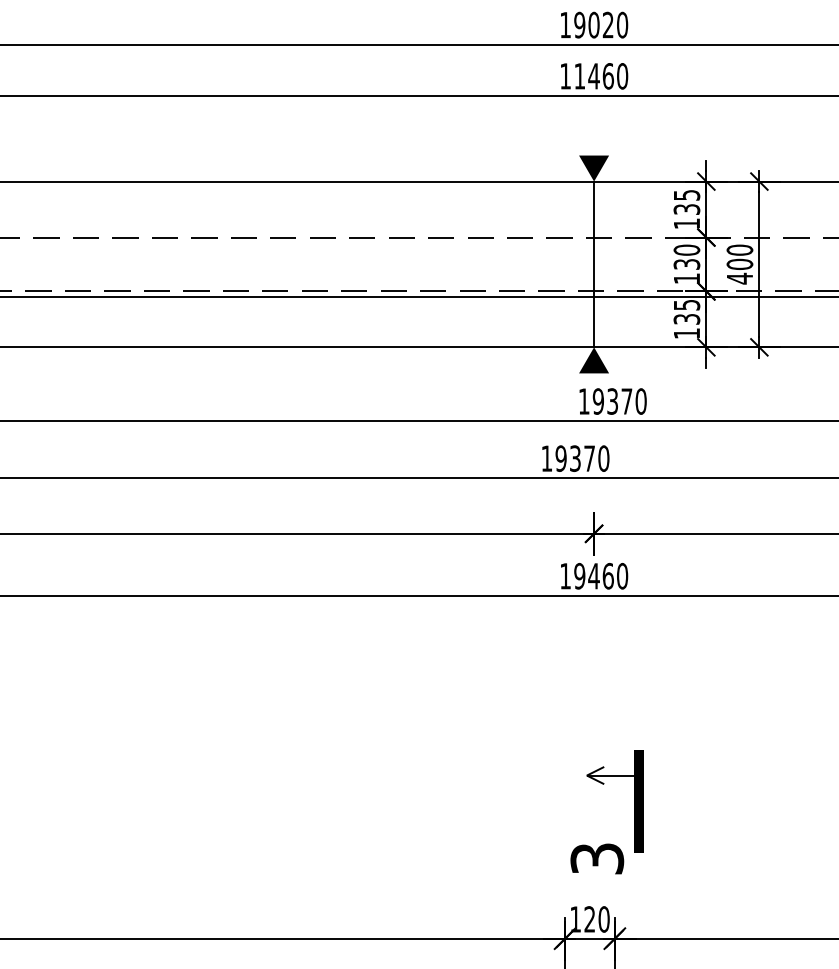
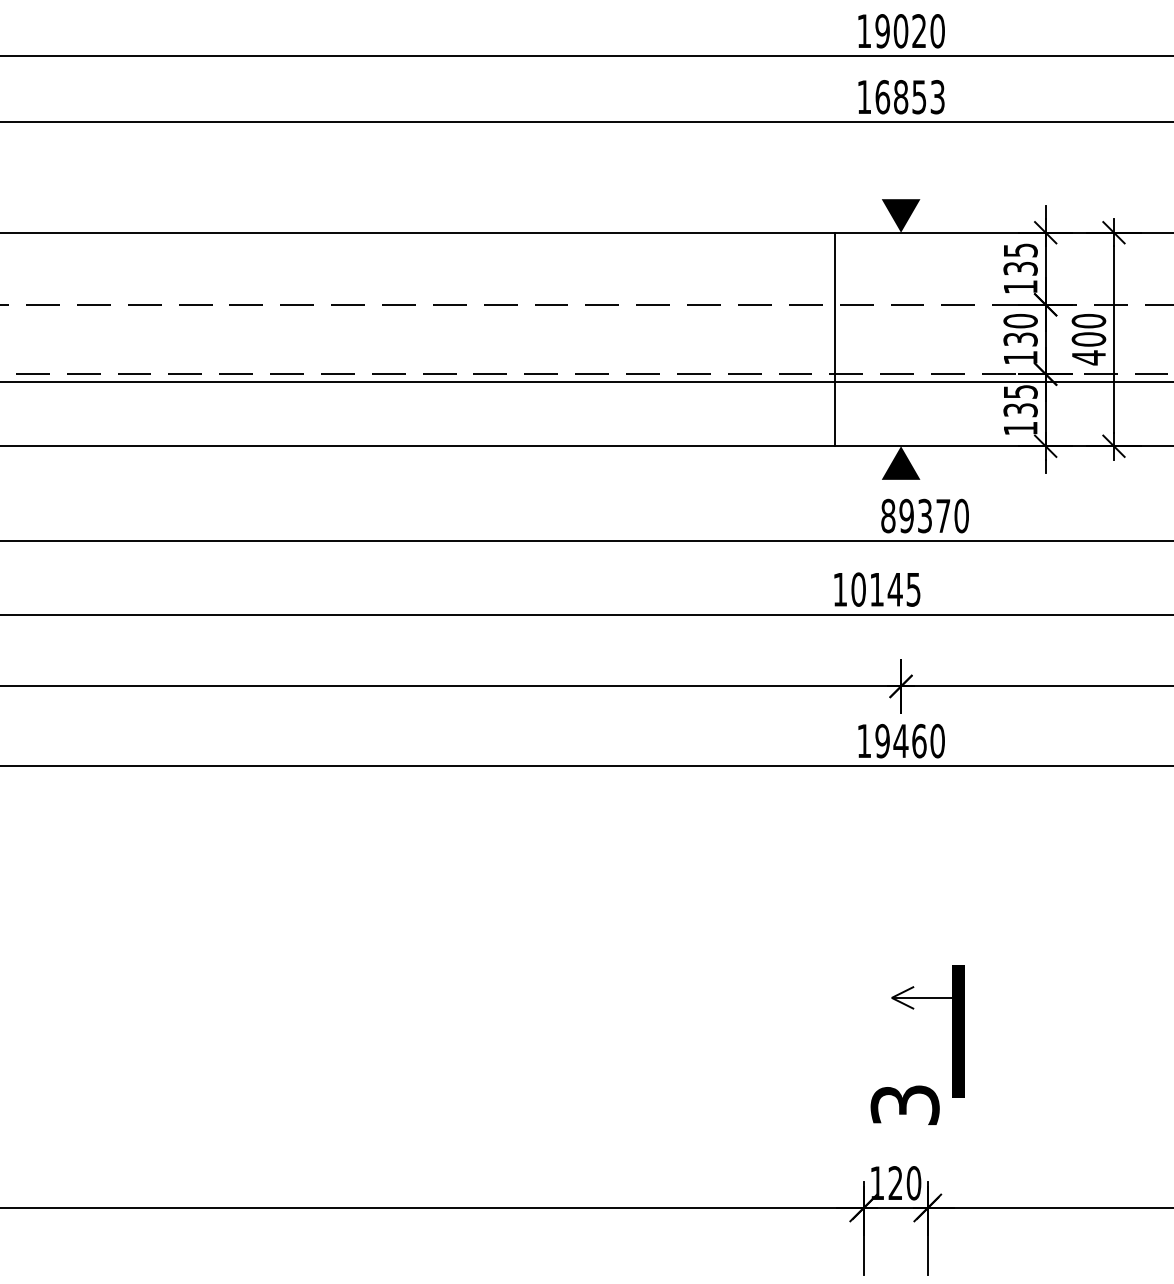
text: (600, 76) -> (909, 97), 11460 -> 16853
line: (594, 264) -> (835, 339), moved
text: (584, 401) -> (888, 515), 19370 -> 89370
text: (582, 458) -> (885, 589), 19370 -> 10145

